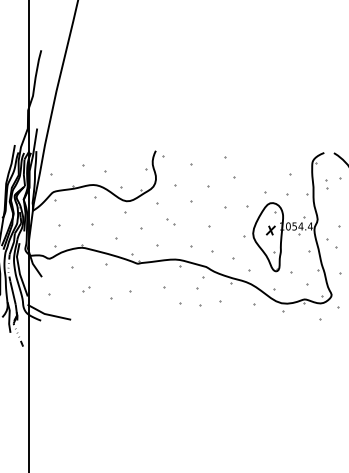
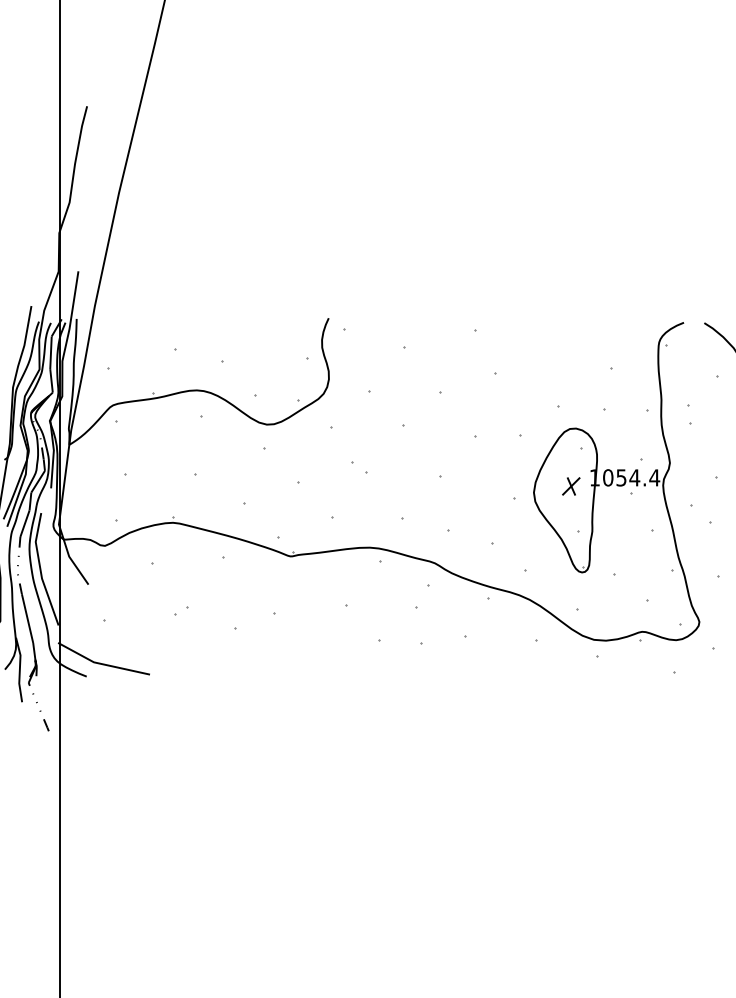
part: (326, 184) -> (688, 414), moved

